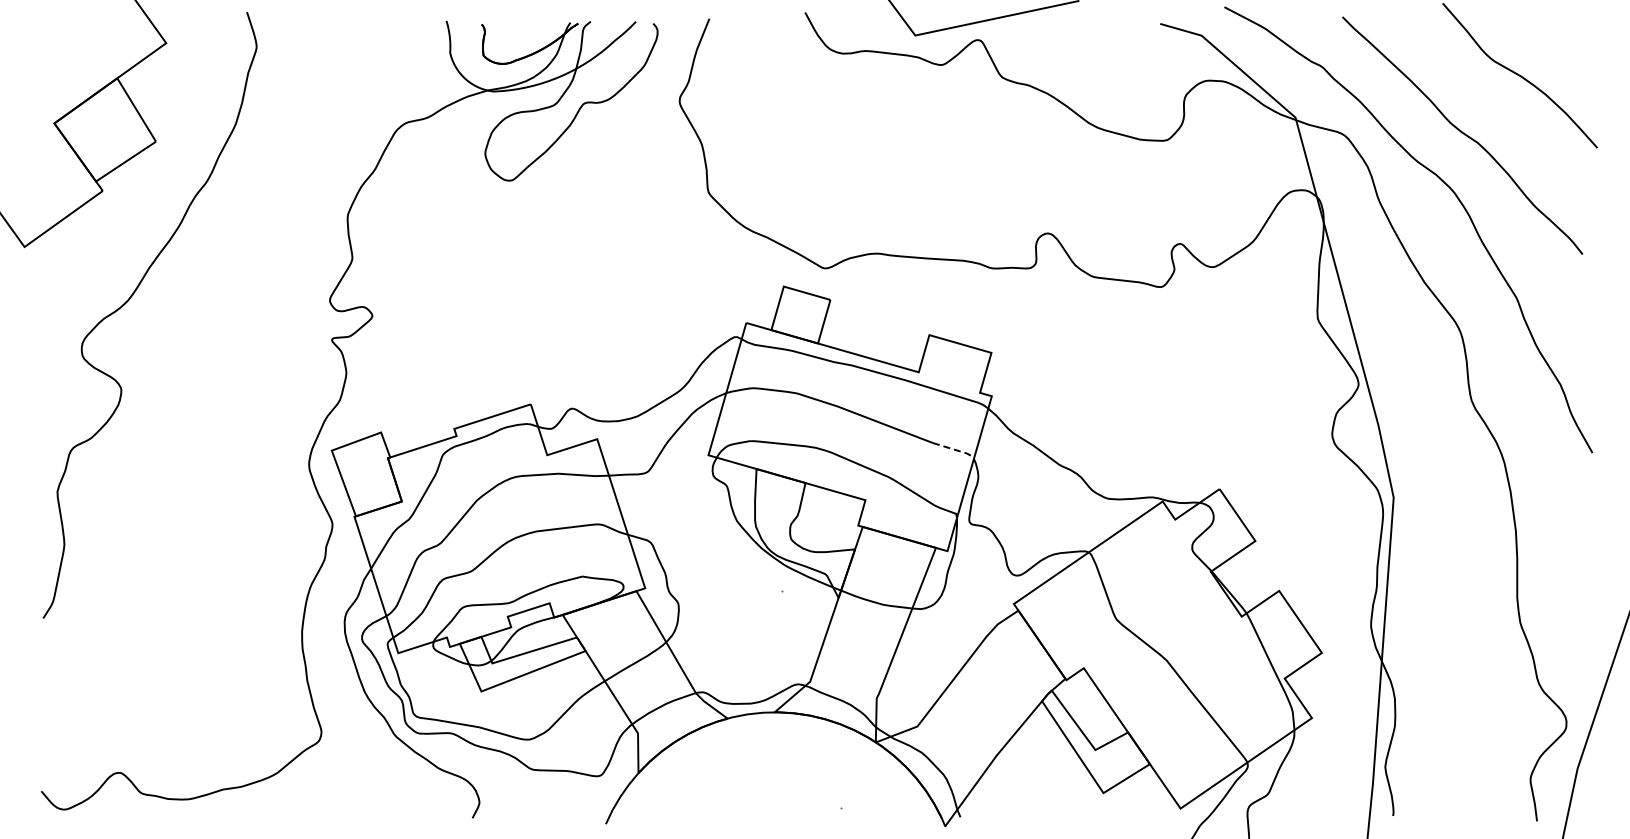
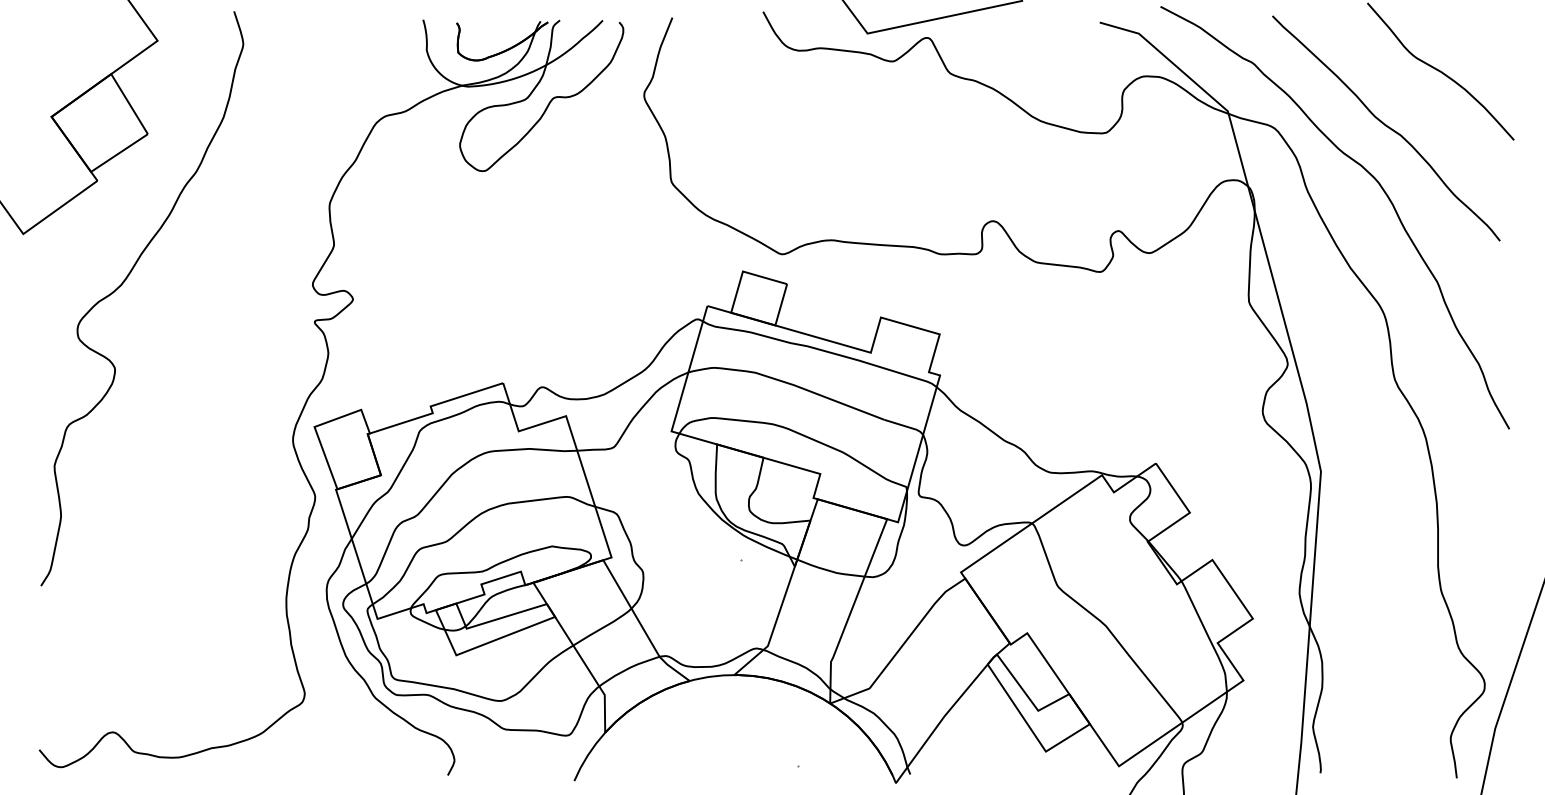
line: (955, 450) -> (905, 426), dashed -> solid

